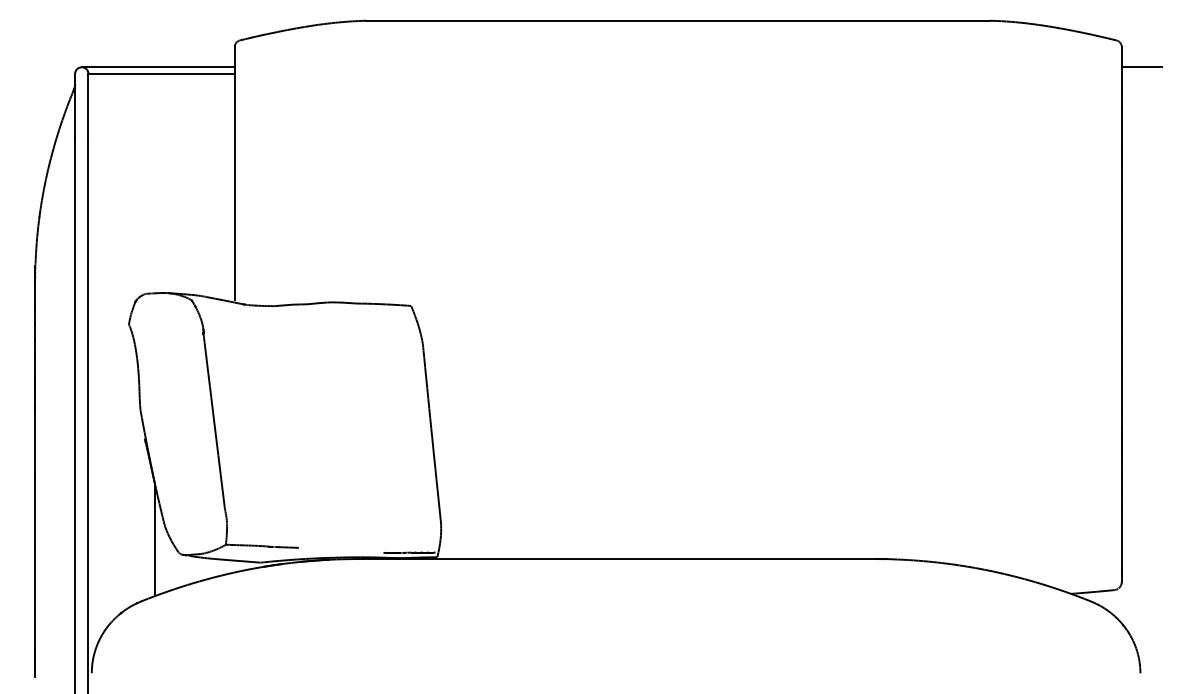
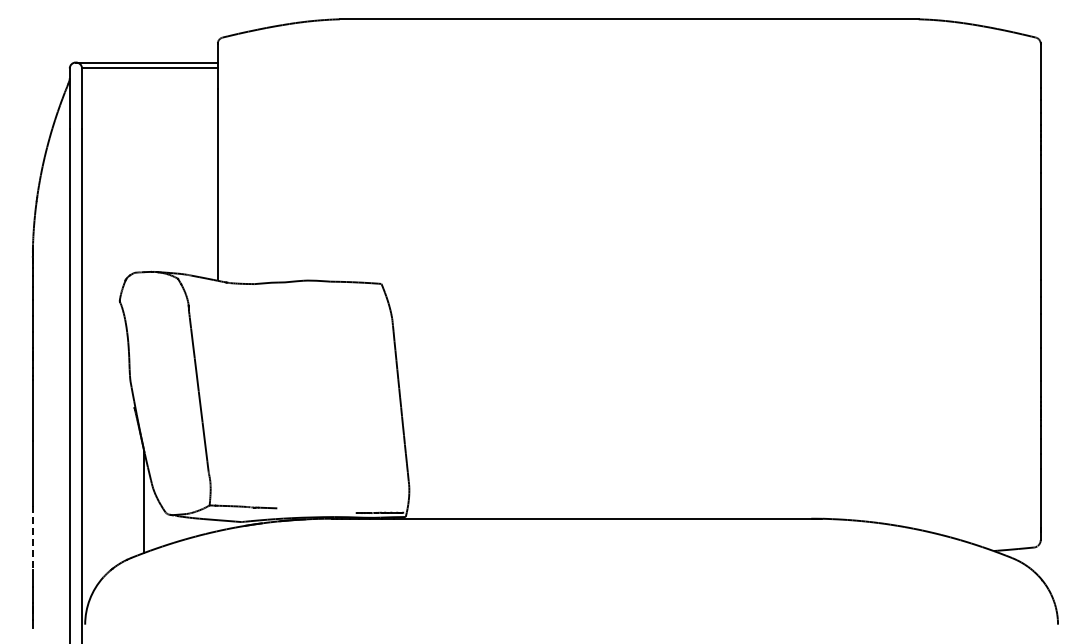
line: (1140, 67) -> (1058, 62), removed
line: (34, 580) -> (32, 538), solid -> dashed

